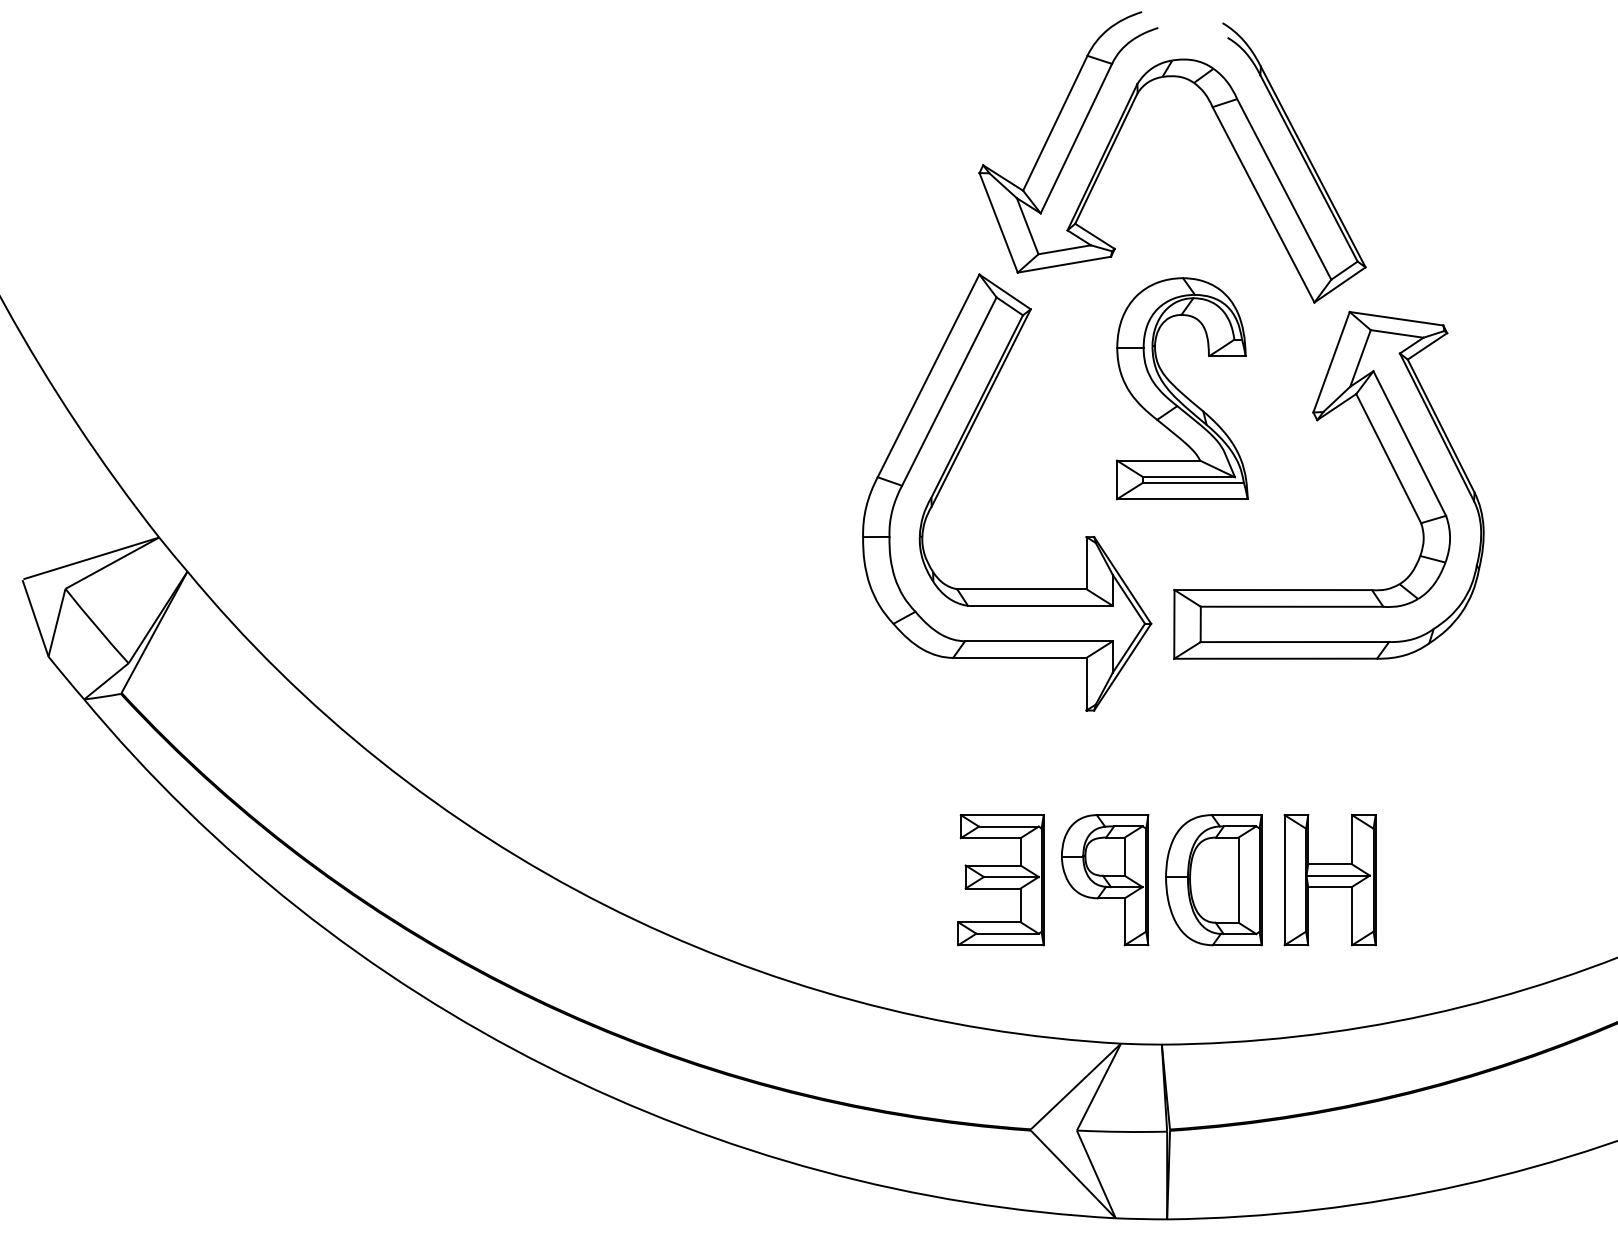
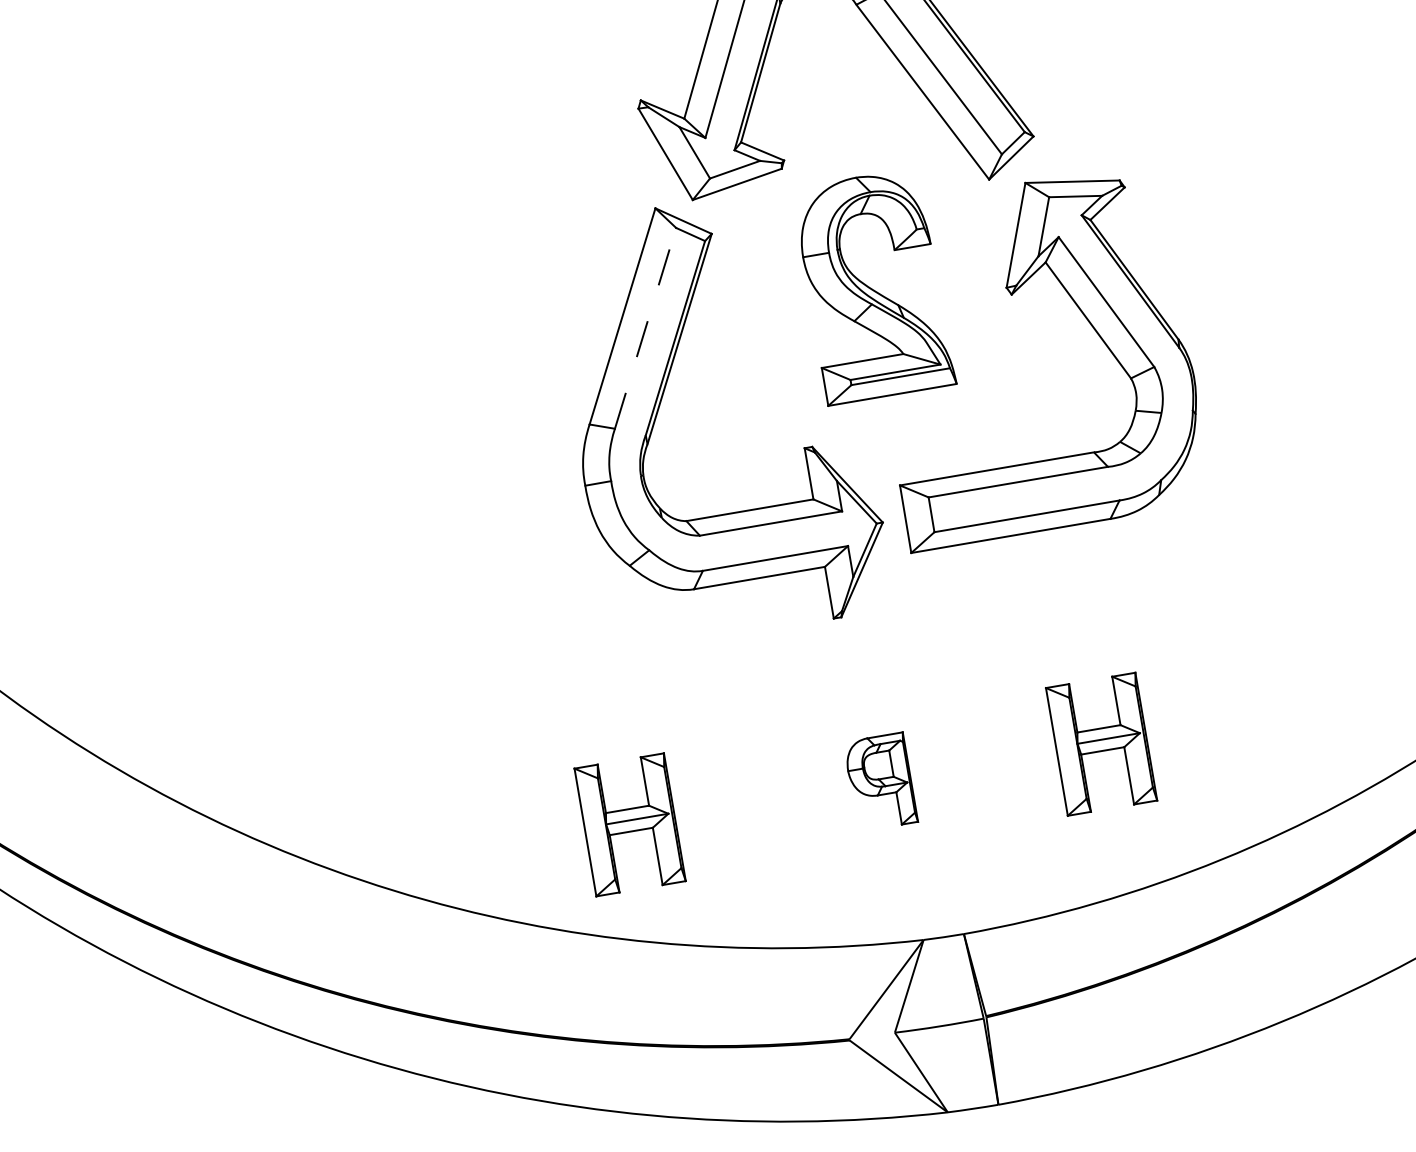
line: (949, 391) -> (645, 328), solid -> dashed
part: (849, 880) -> (629, 825), added
part: (1000, 880) -> (777, 799), removed
part: (1105, 880) -> (881, 782), size x0.7
part: (1213, 880) -> (987, 764), removed

